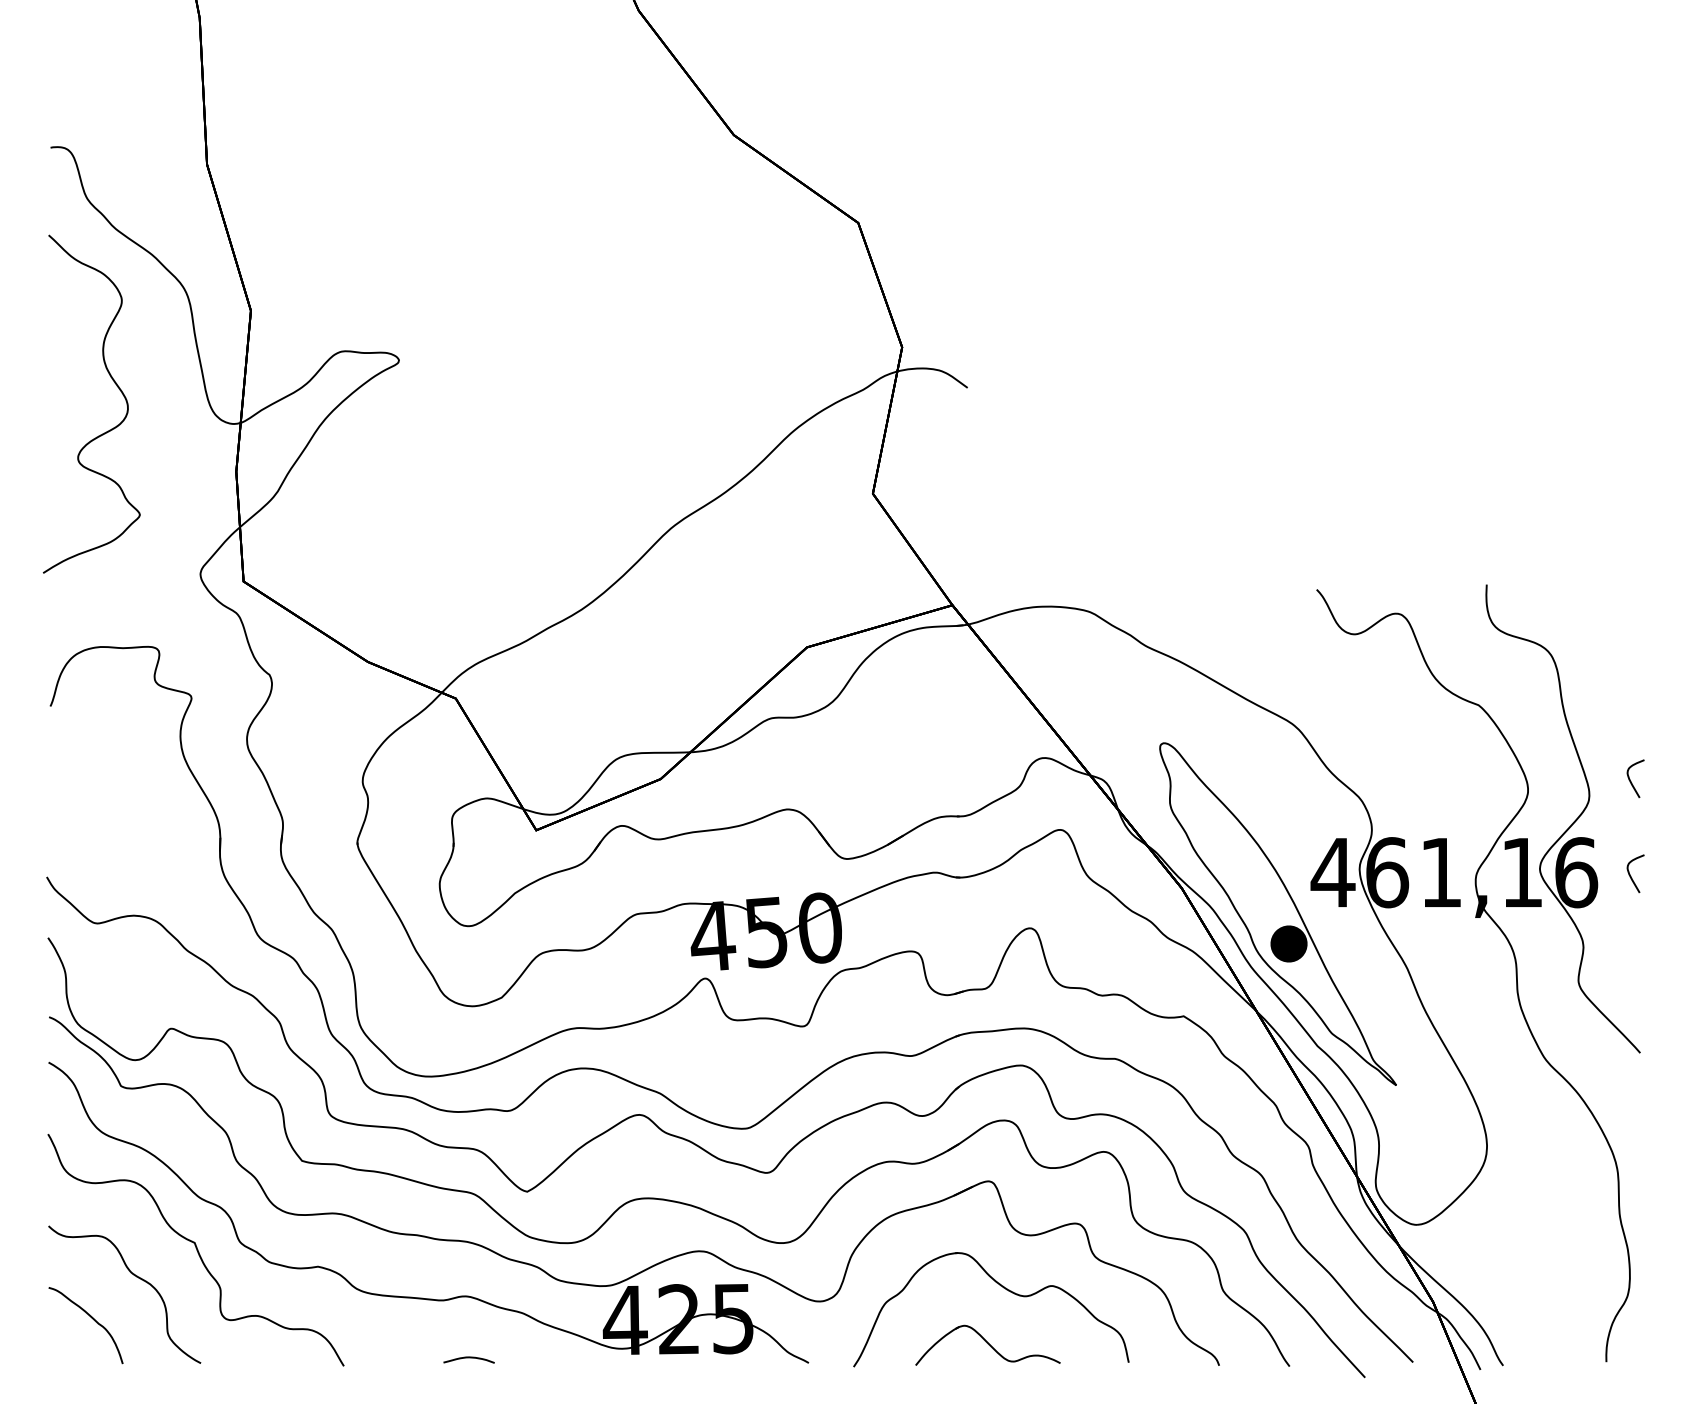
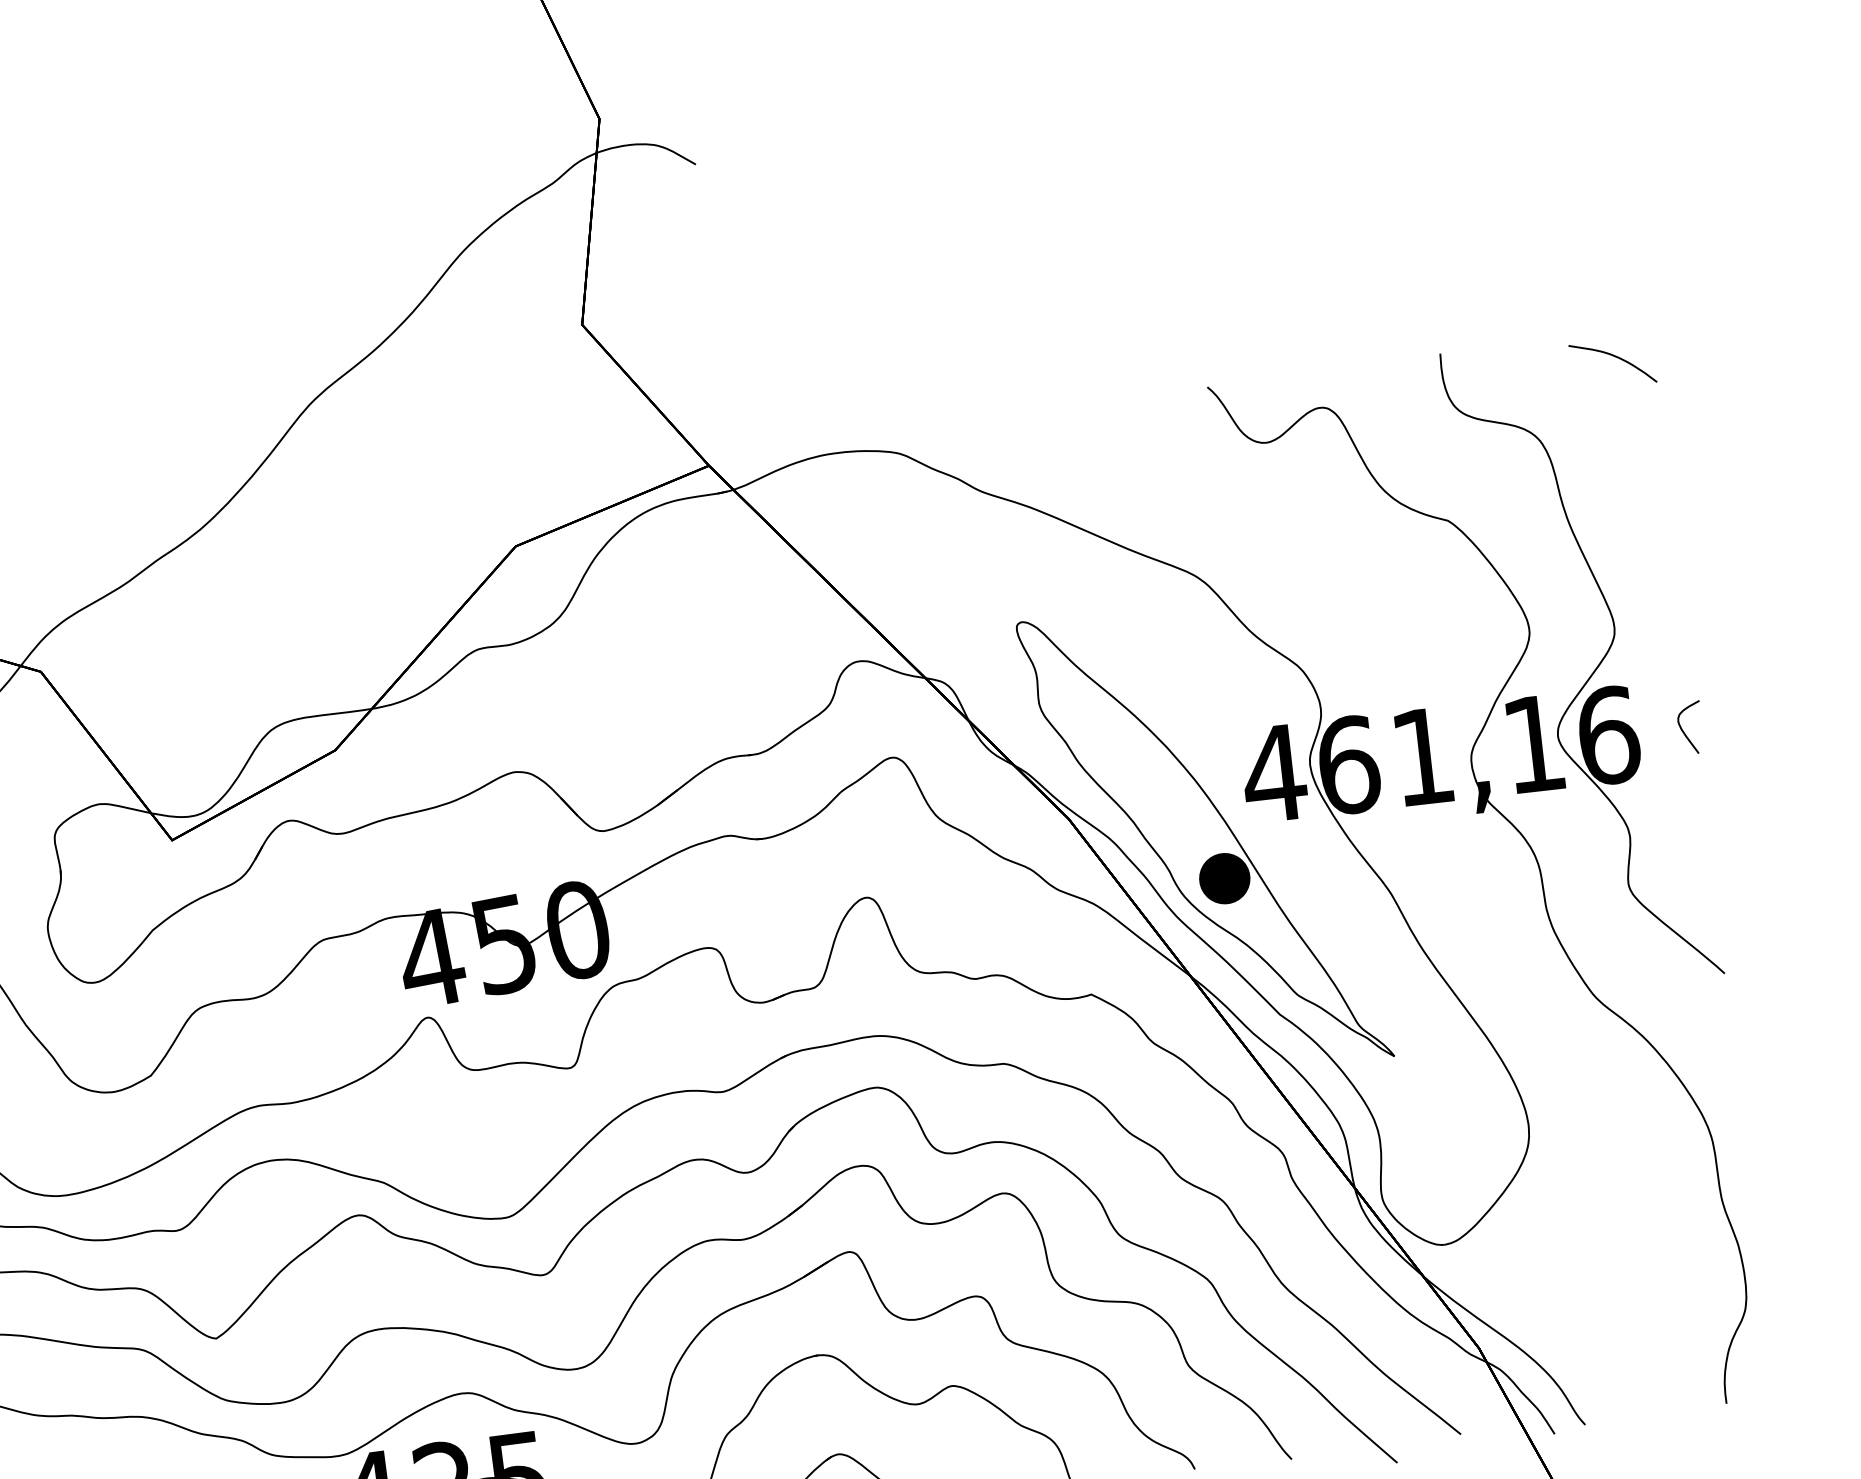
curve: (1612, 602) -> (1615, 358), added
curve: (1631, 781) -> (1670, 601), removed

